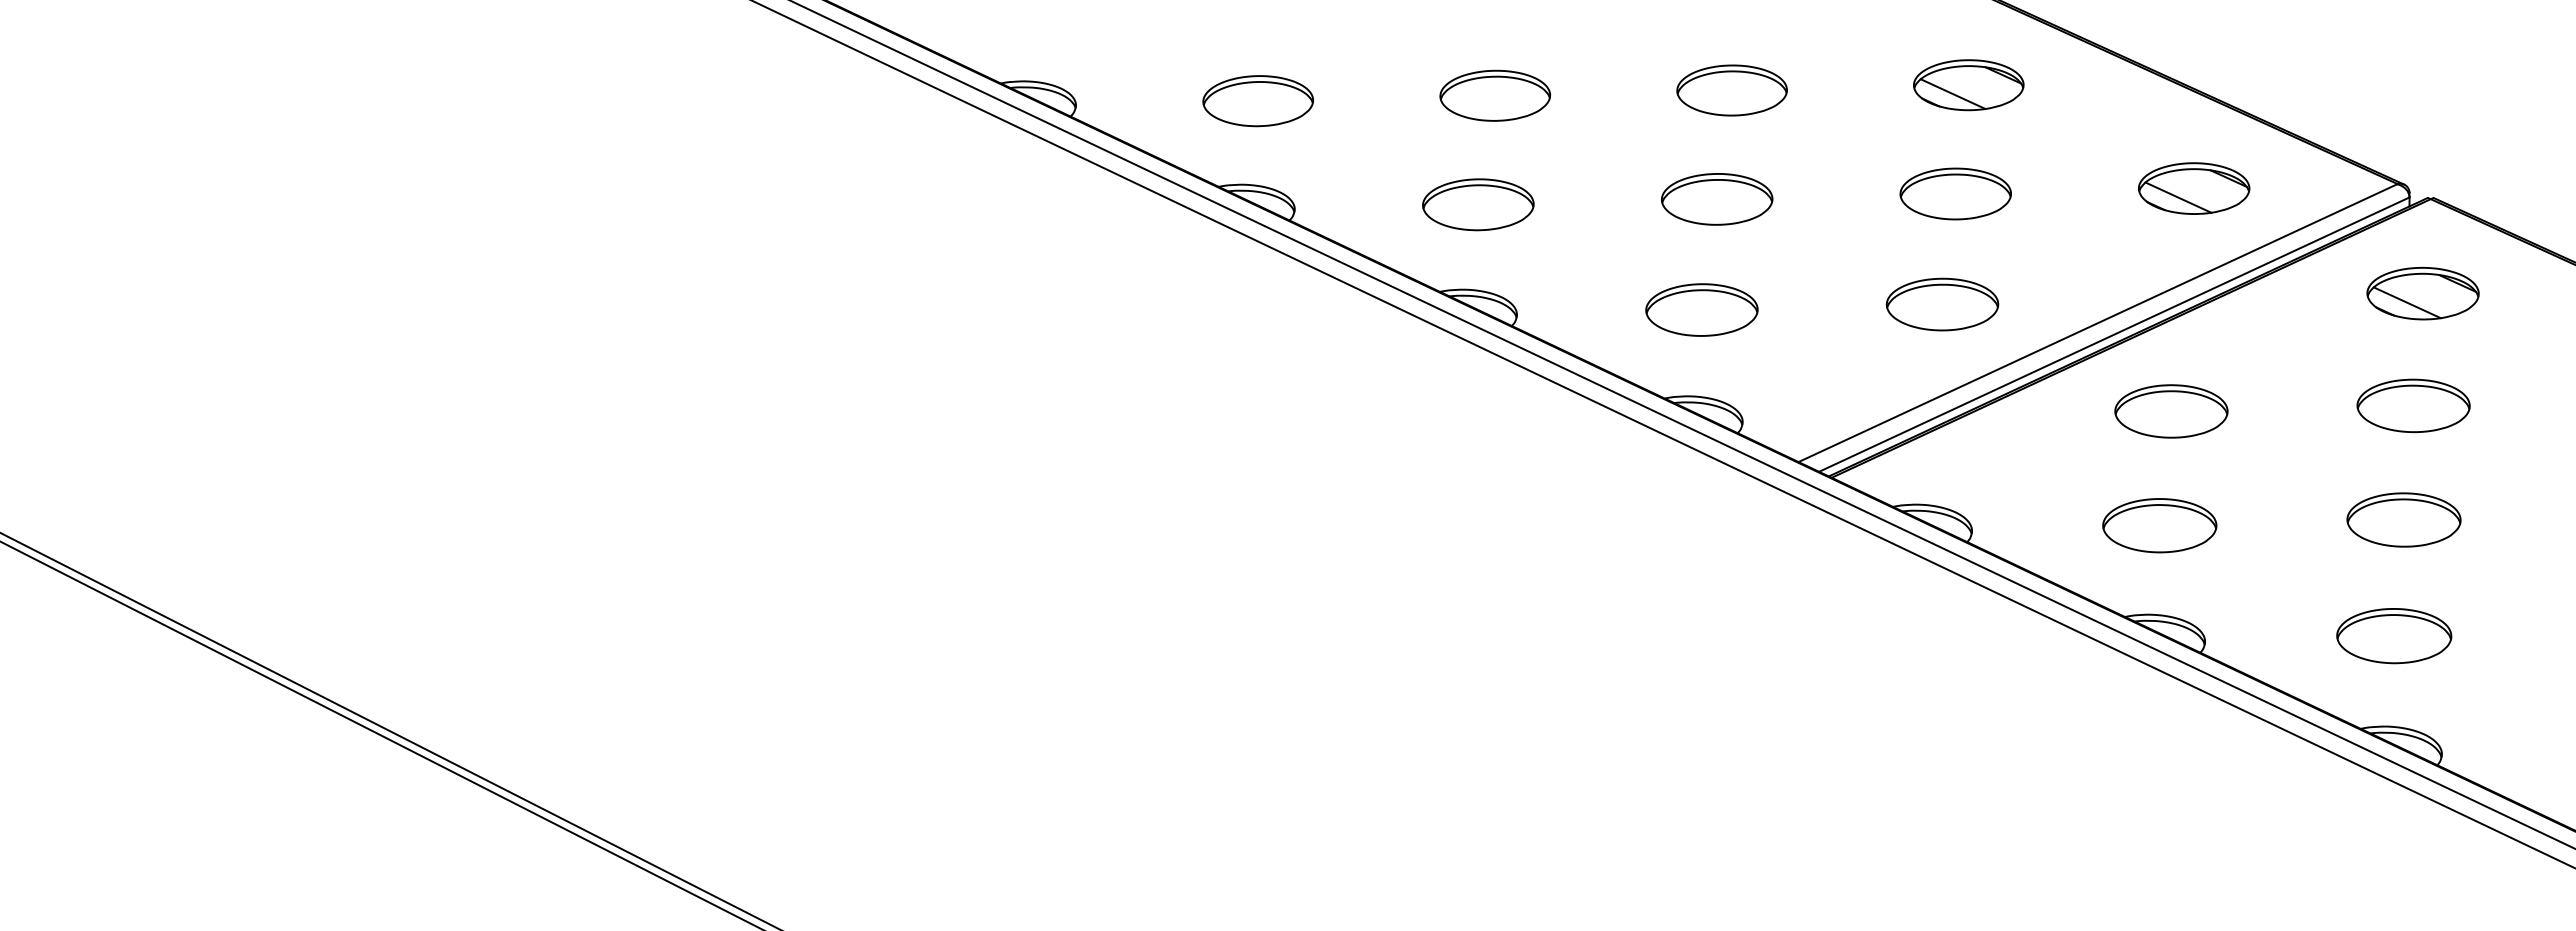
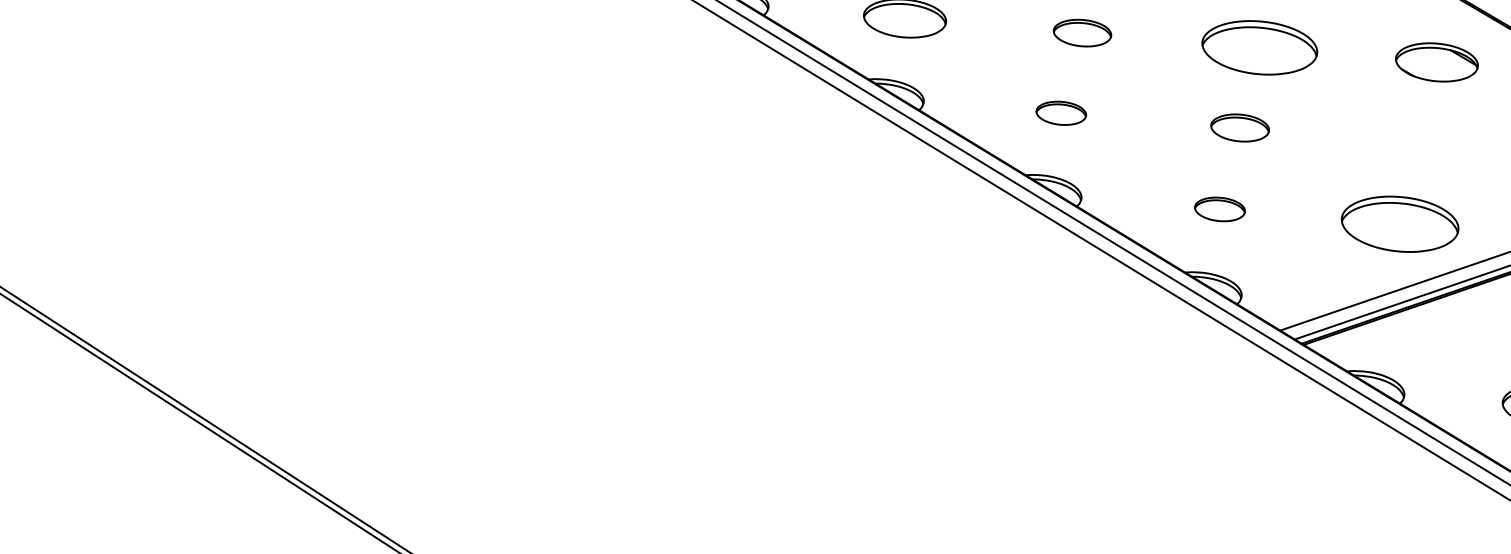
part: (1731, 90) -> (1259, 47), size x1.4
line: (1952, 94) -> (1424, 68), removed
part: (1495, 95) -> (1082, 32), size x0.7
part: (1955, 193) -> (1418, 142), removed
part: (1717, 199) -> (1240, 128), size x0.7
part: (1478, 204) -> (1061, 113), size x0.6
part: (1942, 304) -> (1400, 224), size x1.4
part: (1701, 309) -> (1219, 209), size x0.6

